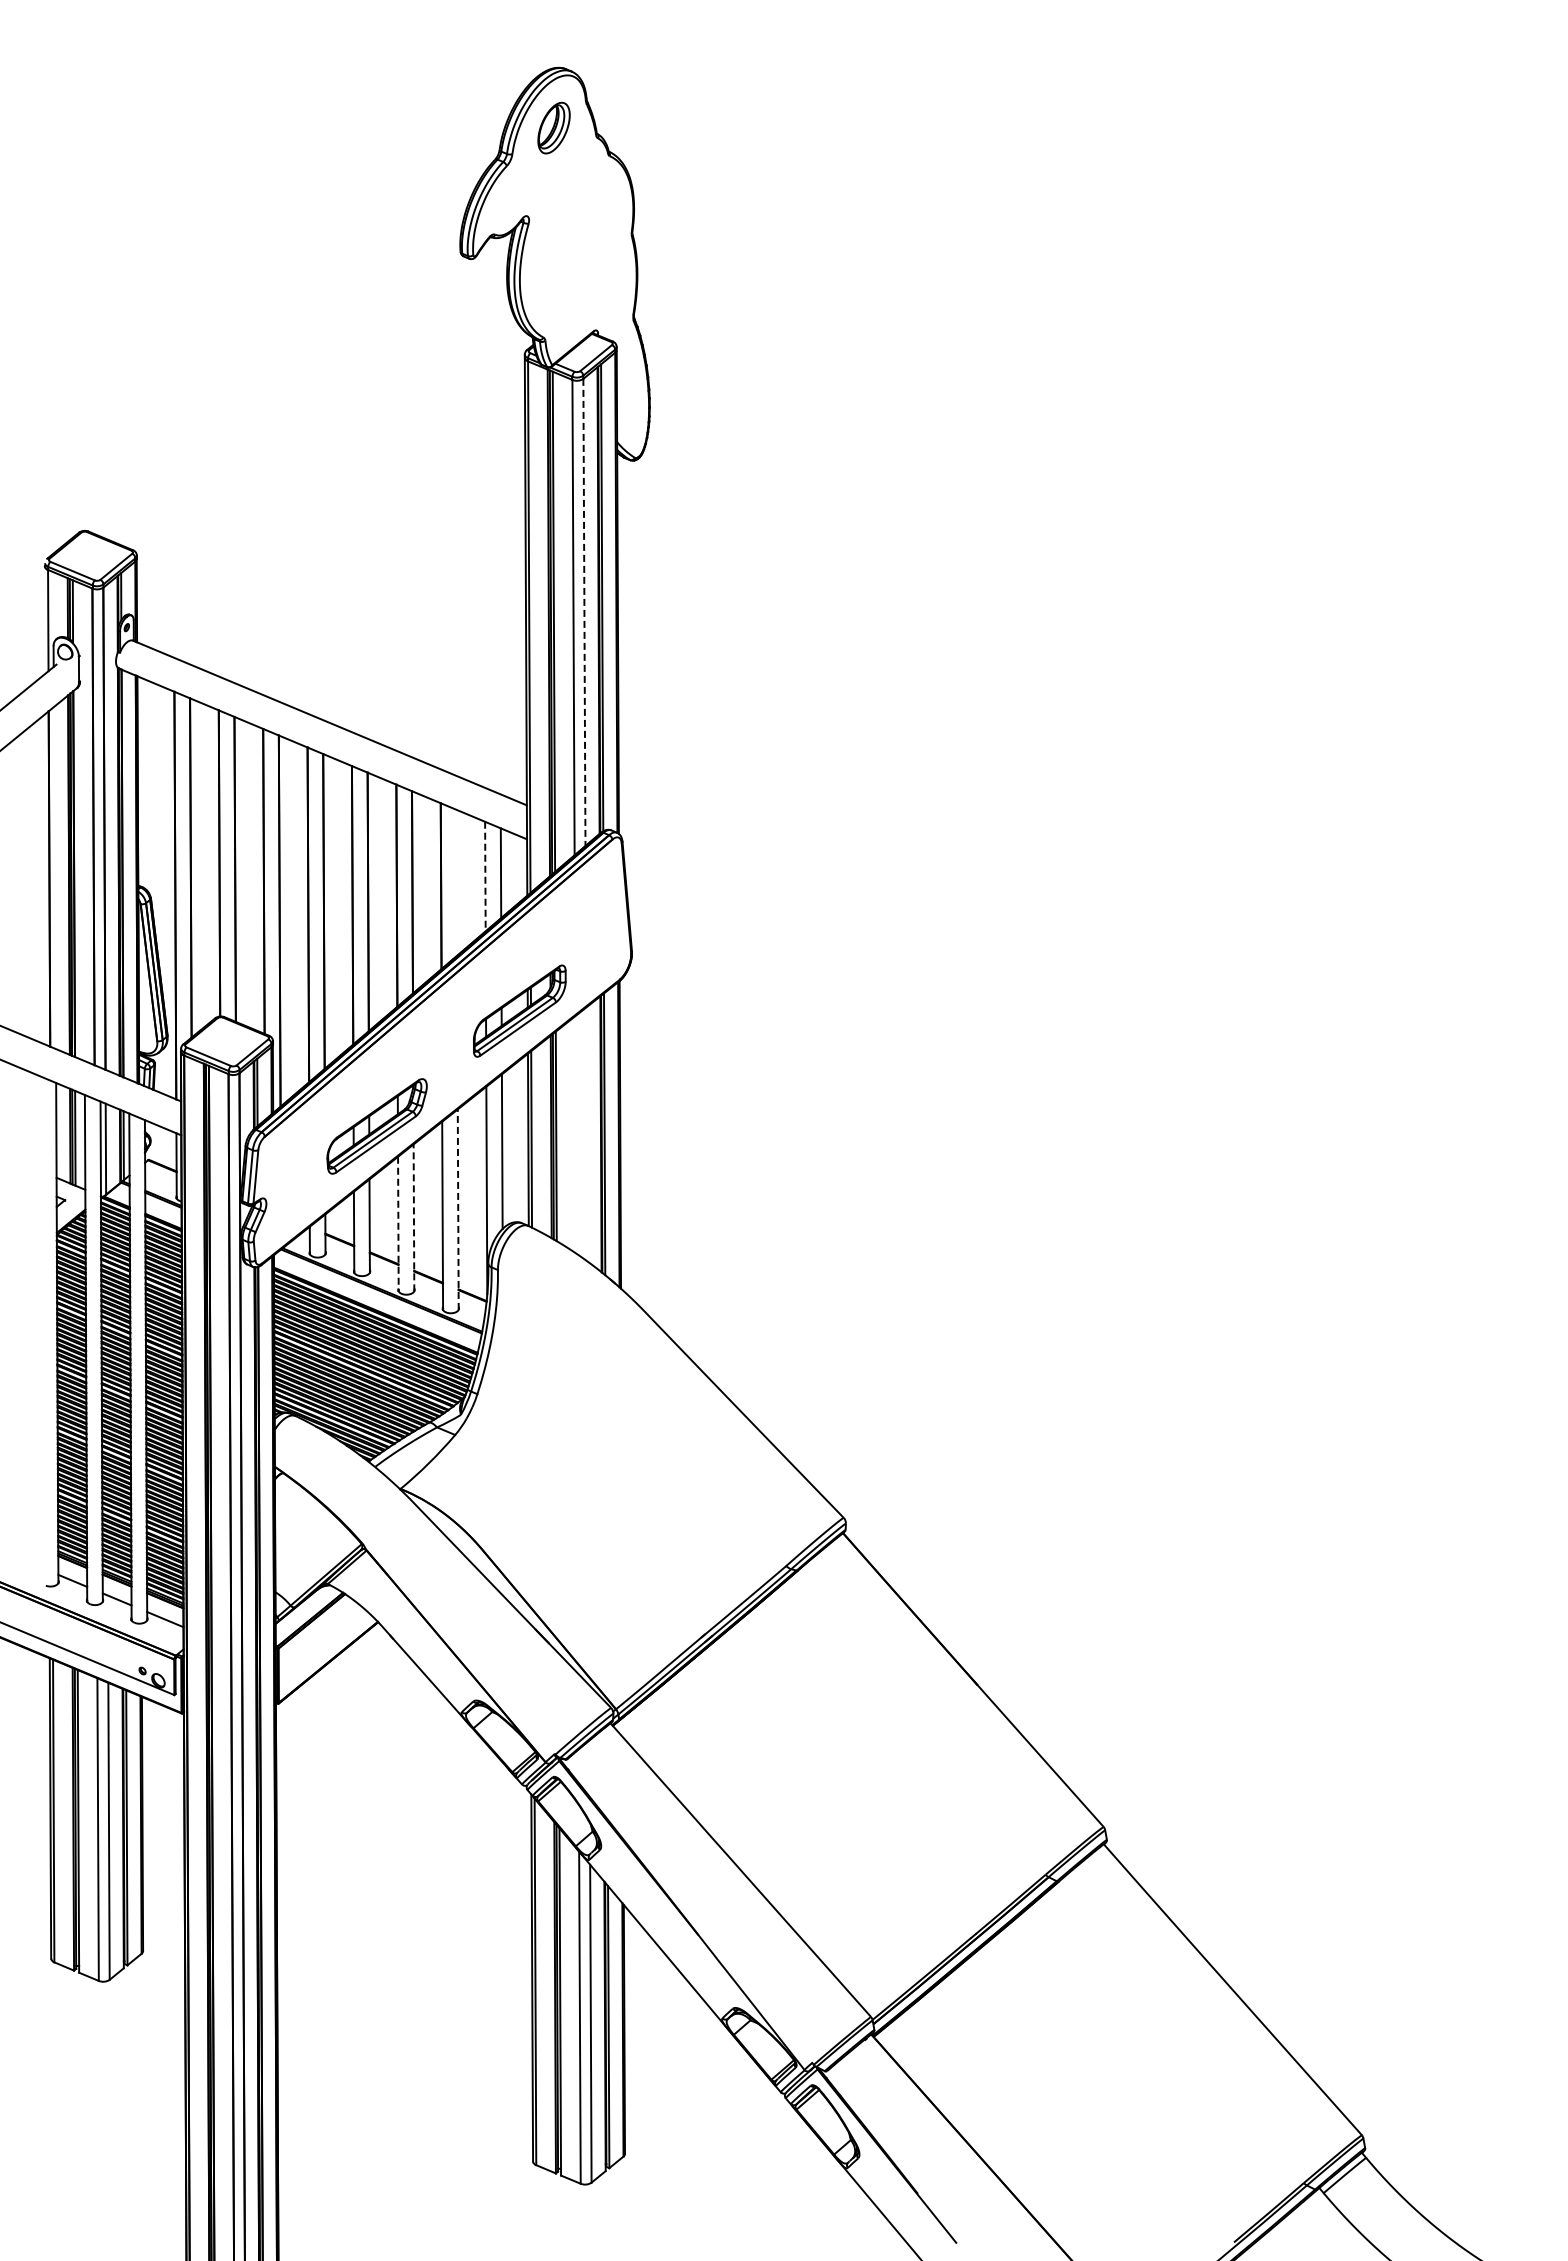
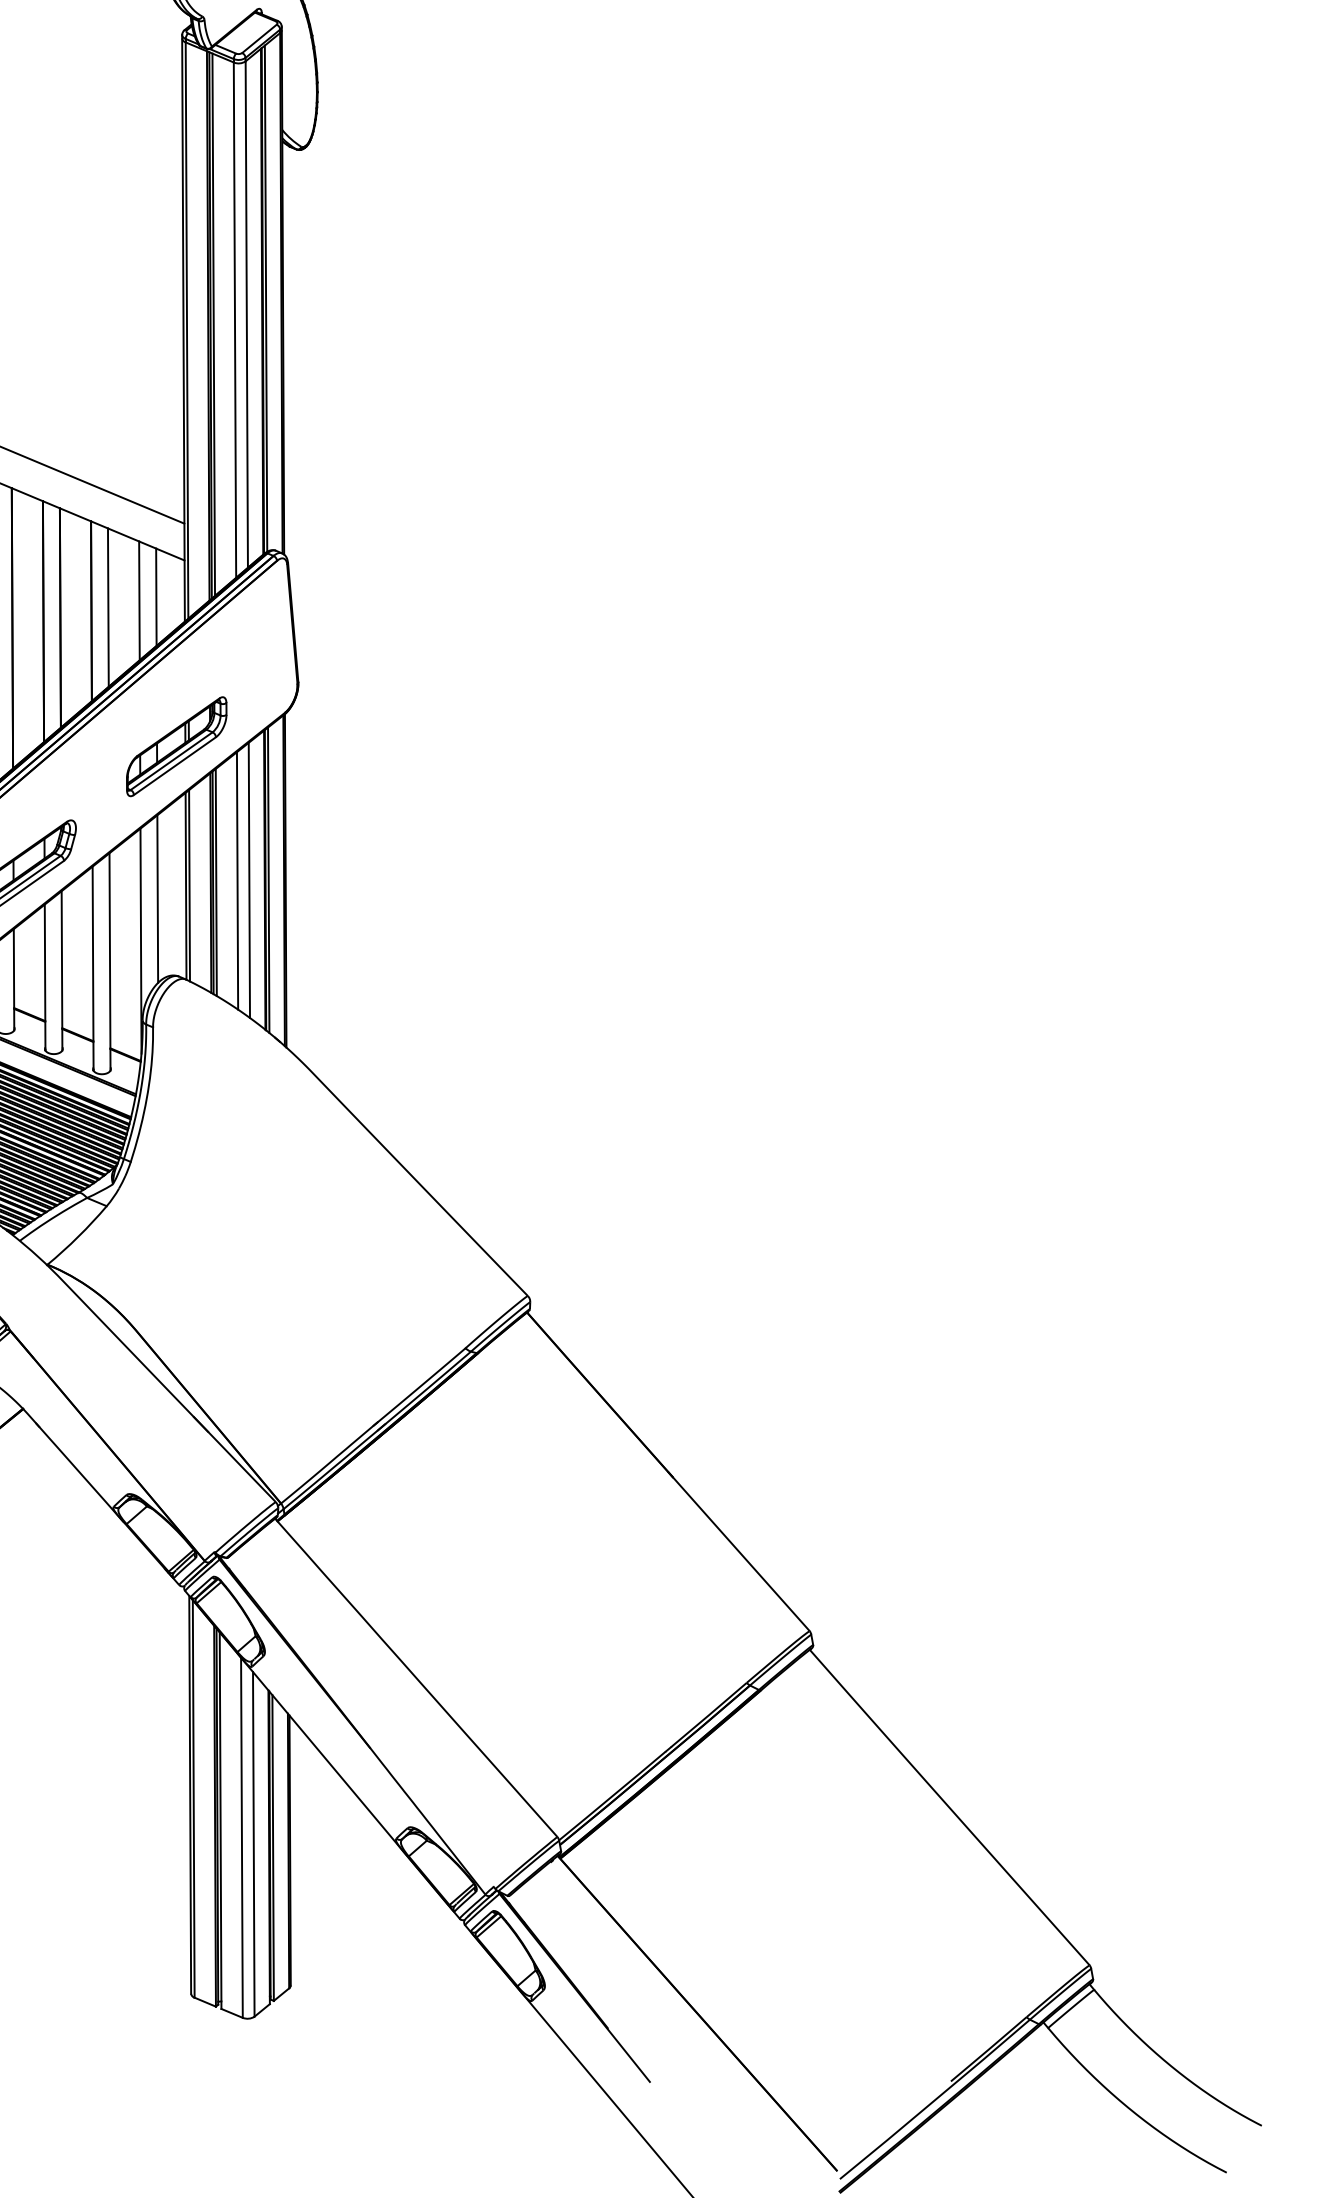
line: (584, 612) -> (246, 314), dashed -> solid
line: (485, 876) -> (139, 600), dashed -> solid
line: (456, 882) -> (108, 607), added
line: (575, 1134) -> (237, 880), added
line: (586, 1134) -> (249, 880), added
line: (458, 1209) -> (110, 961), dashed -> solid
line: (413, 1217) -> (61, 970), dashed -> solid
line: (398, 1224) -> (45, 978), dashed -> solid

